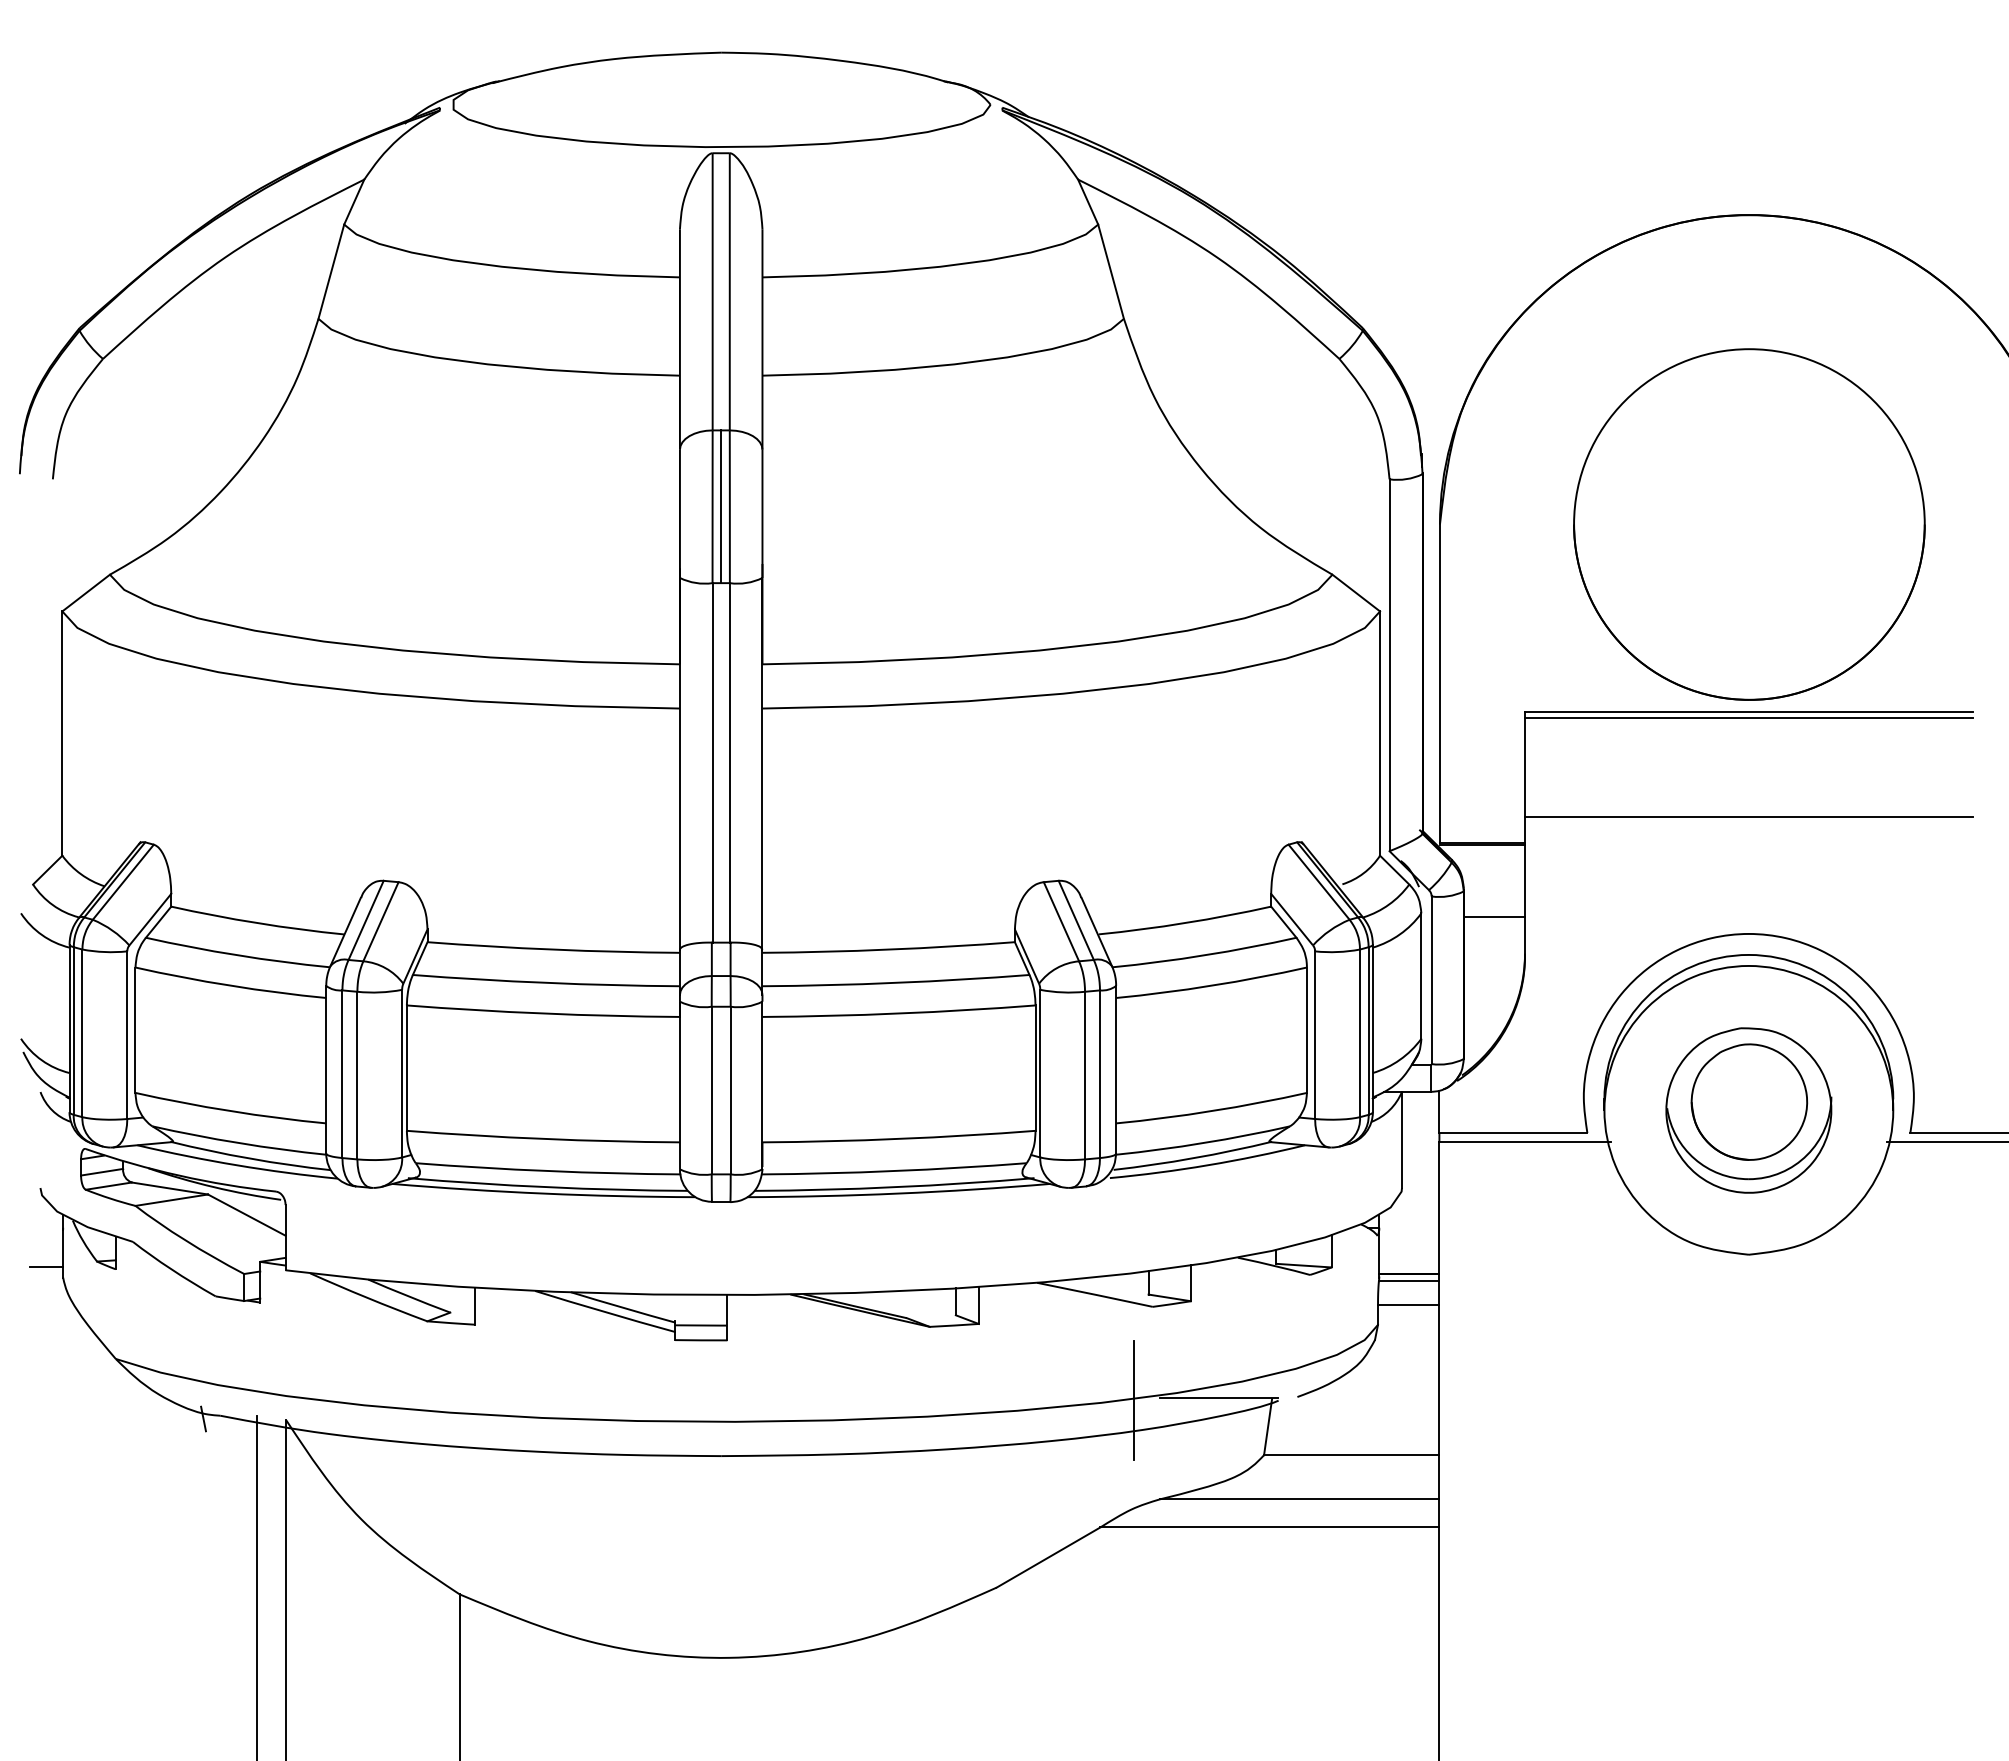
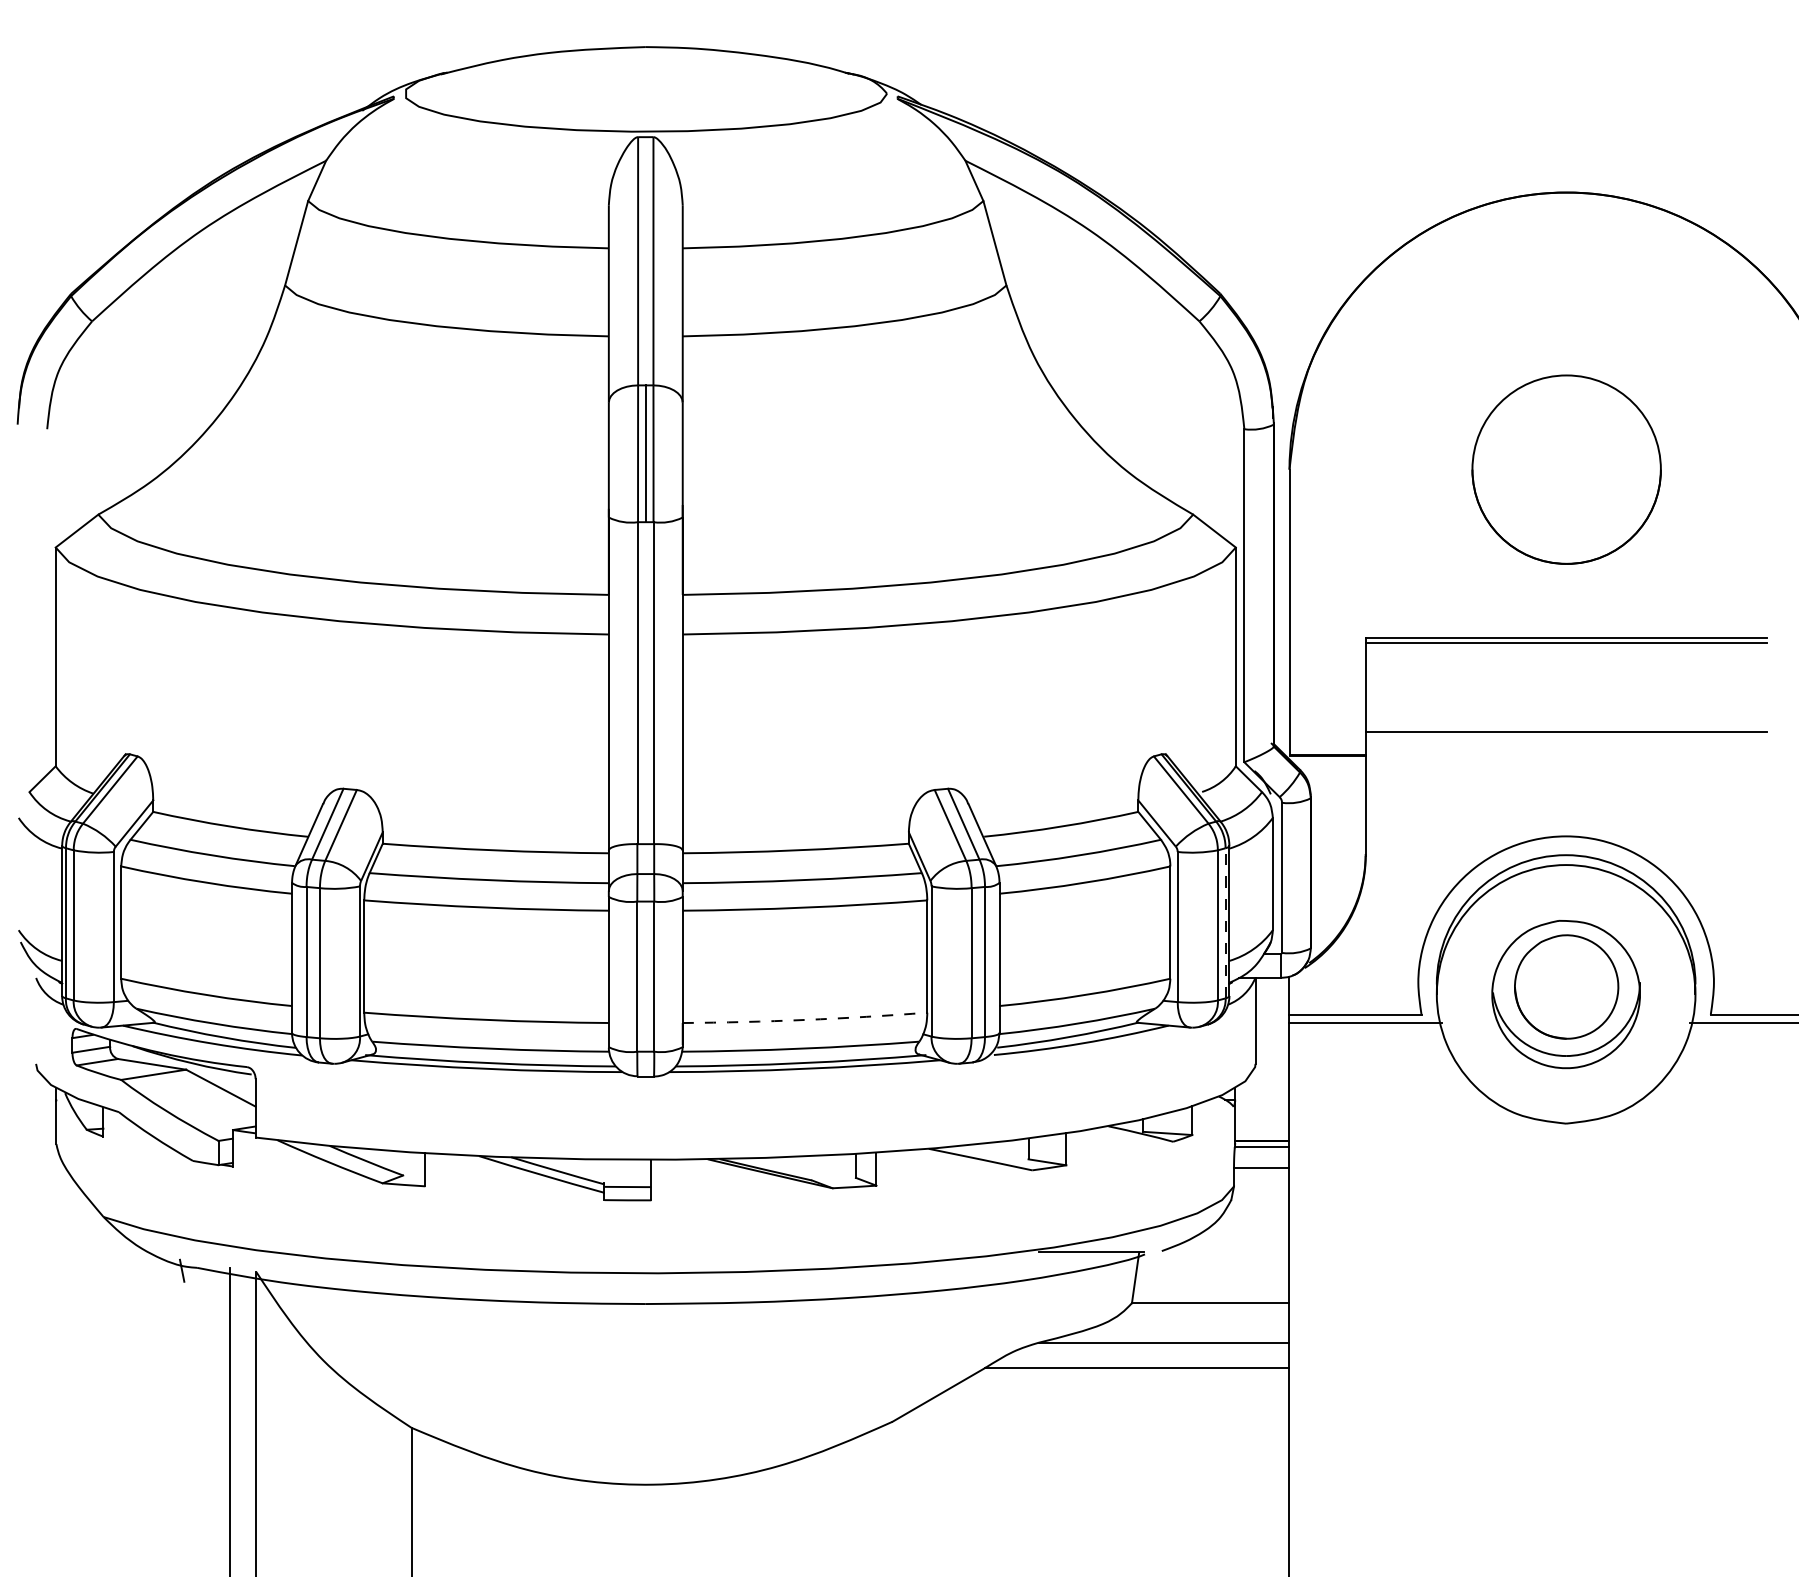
circle: (1749, 524) -> (1566, 469), size x0.6
line: (1494, 916) -> (1338, 820), removed
line: (1368, 1031) -> (1225, 923), solid -> dashed
arc: (899, 1138) -> (805, 1019), solid -> dashed
line: (46, 1267) -> (41, 1135), removed
line: (1133, 1400) -> (1015, 1254), removed

